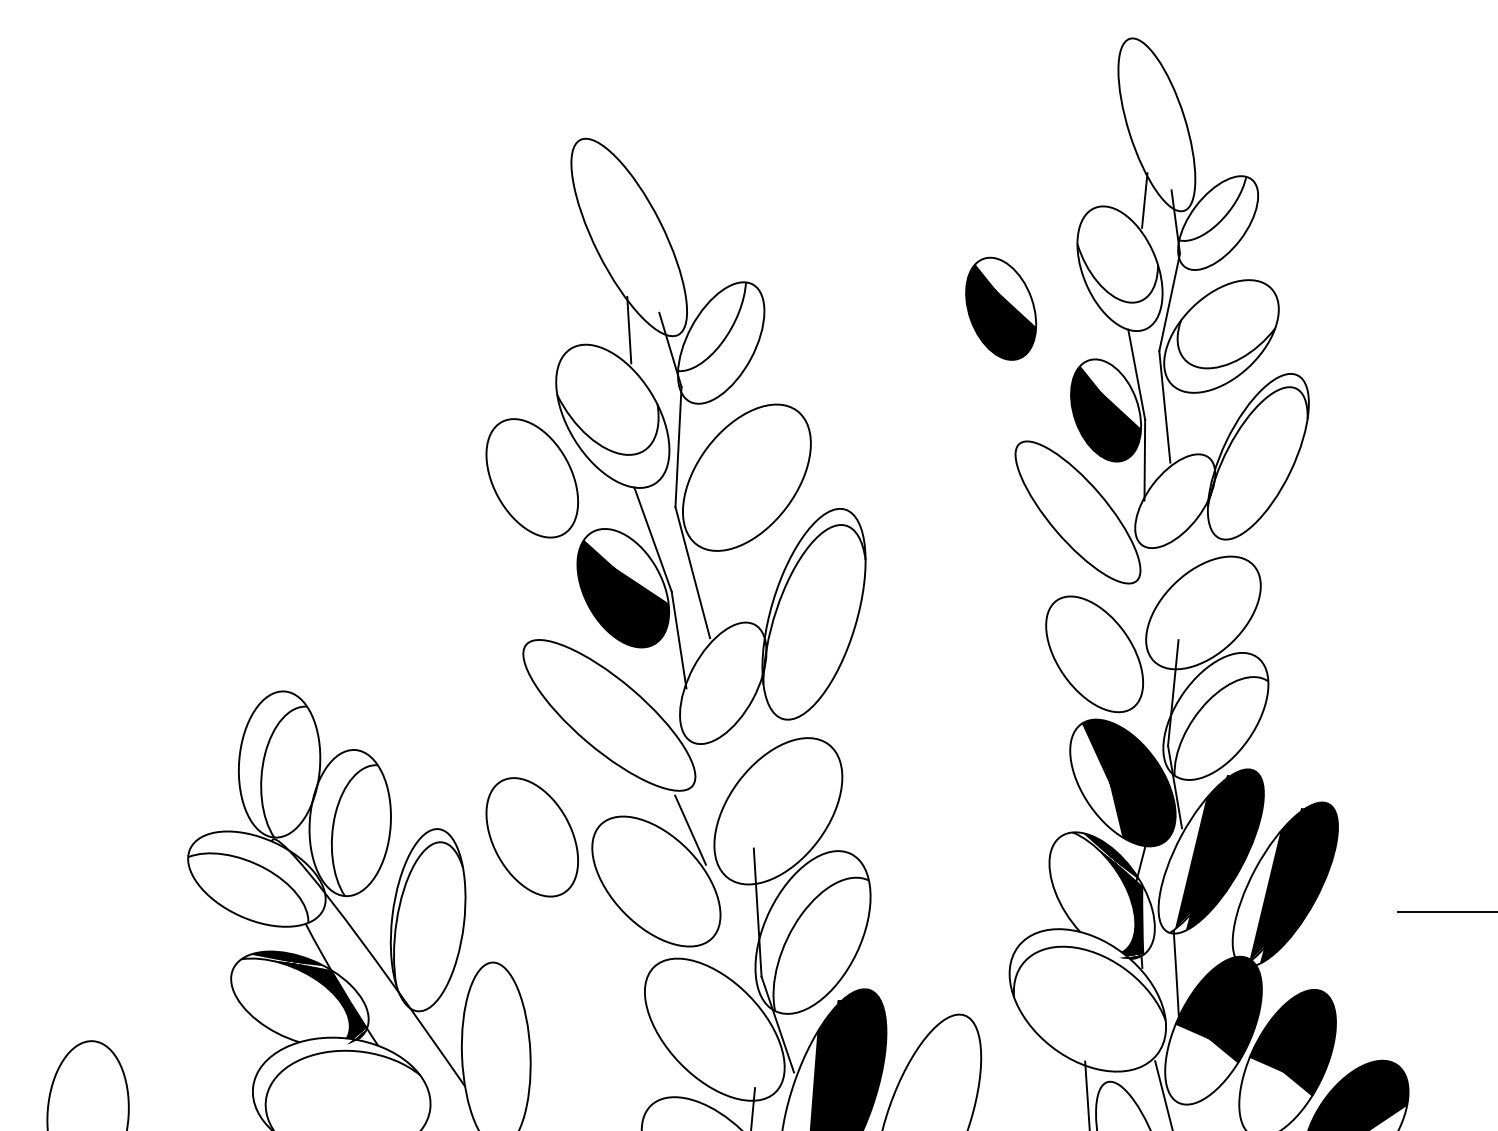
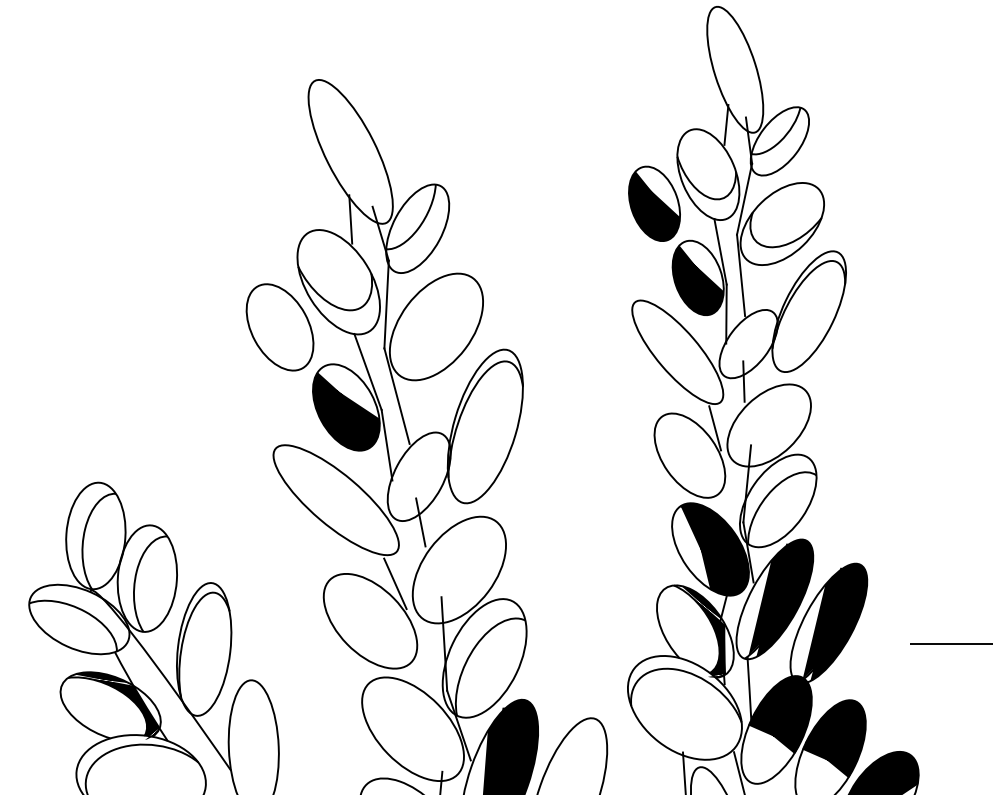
part: (1001, 308) -> (654, 203), moved
line: (1168, 552) -> (743, 381), added
line: (1129, 616) -> (715, 428), added
line: (725, 745) -> (420, 522), added
part: (531, 837) -> (279, 589), removed

